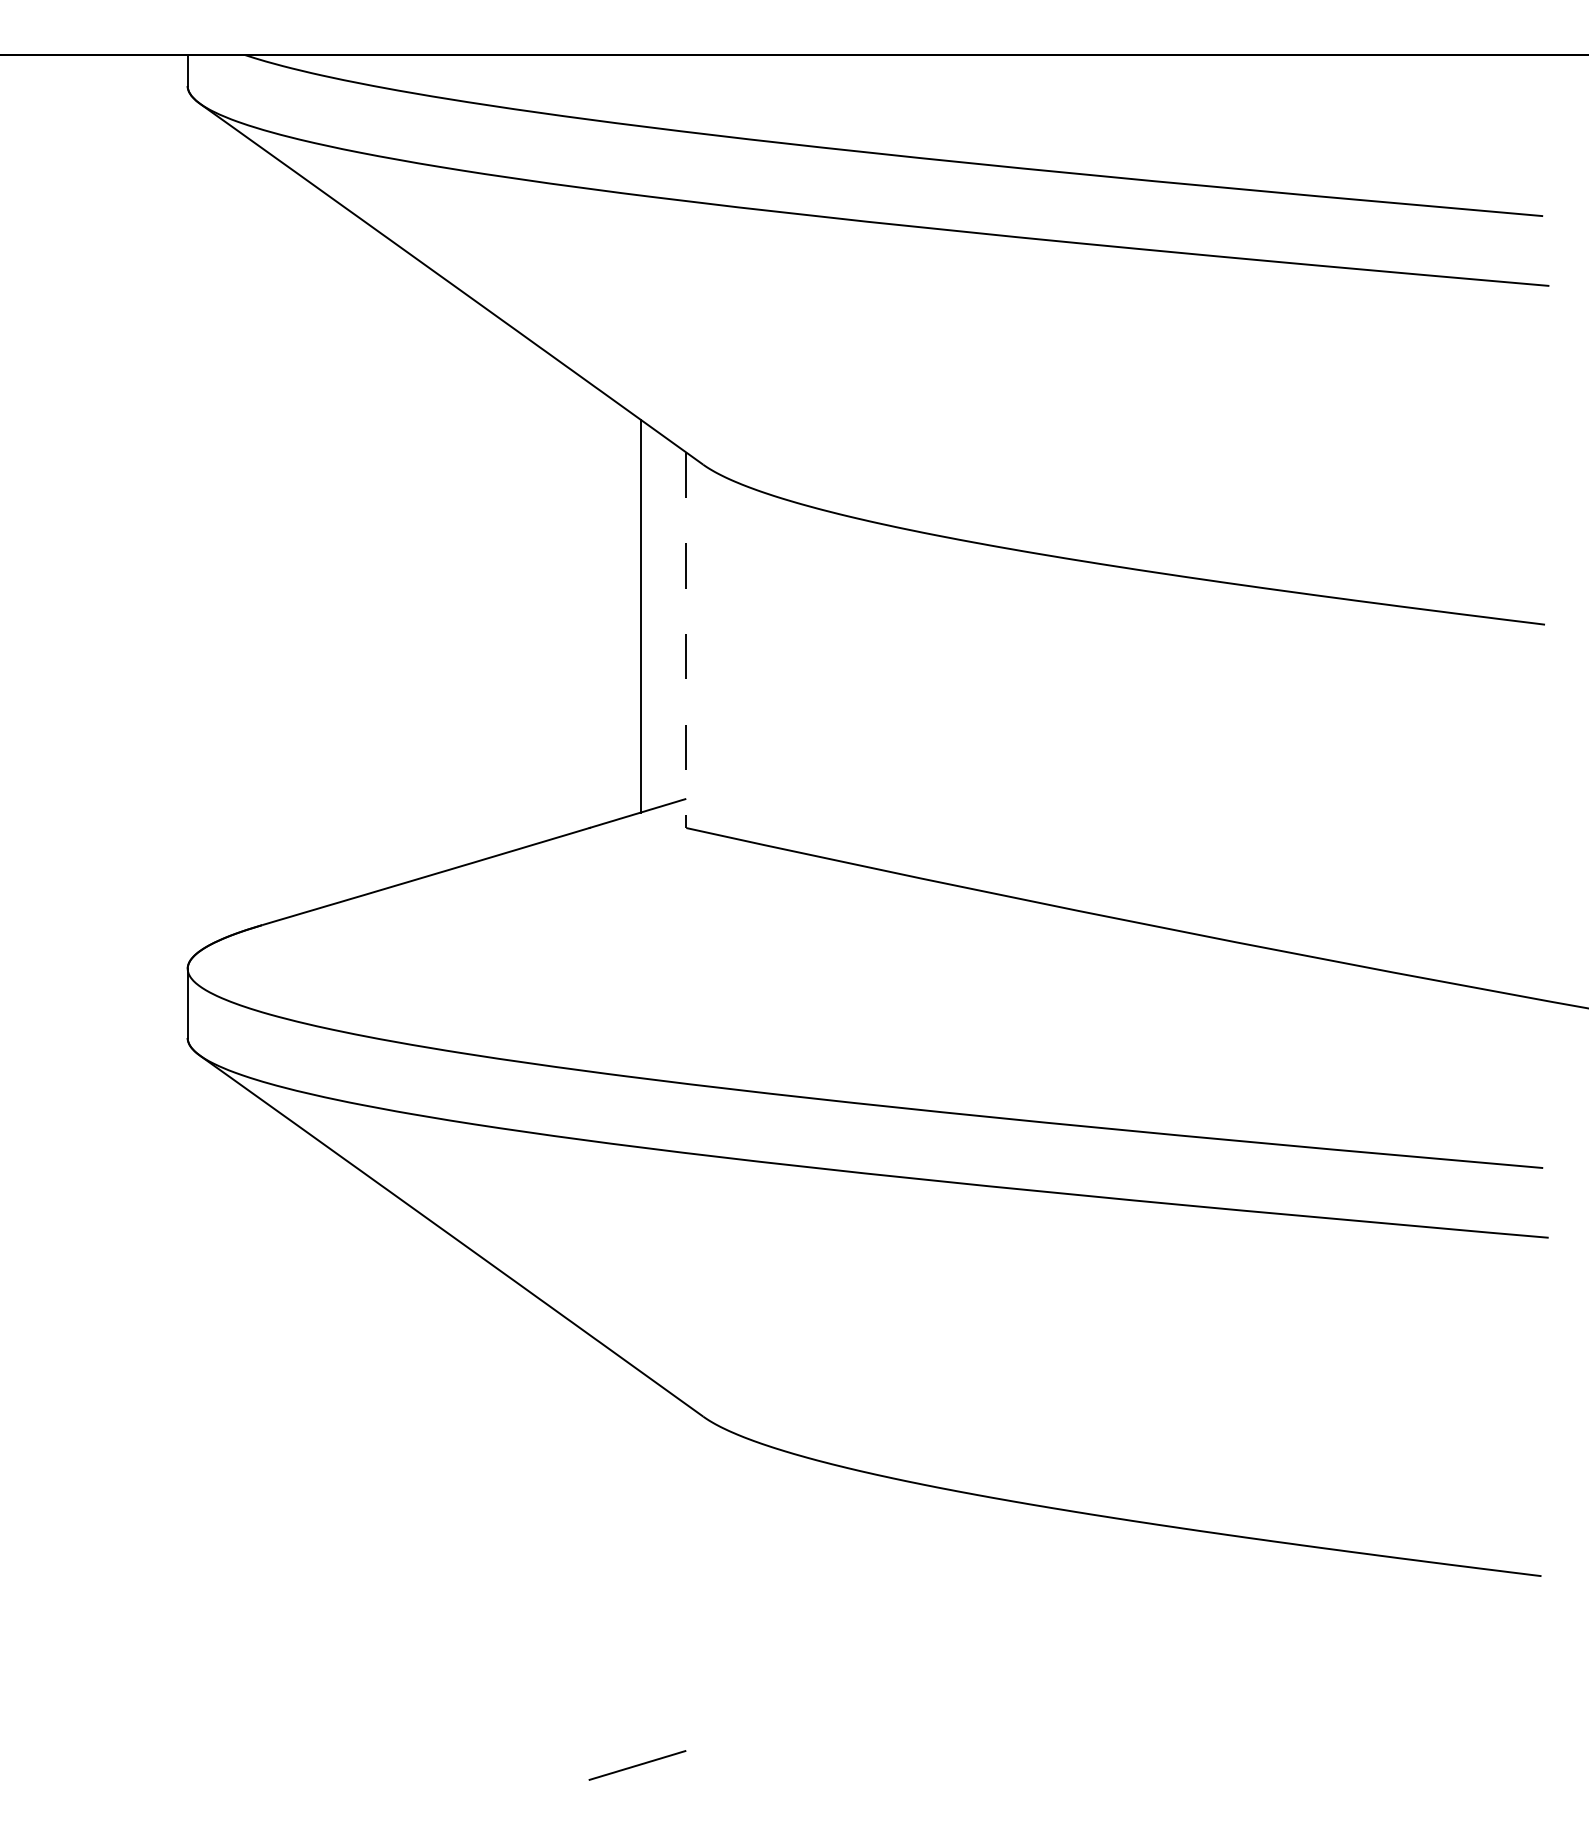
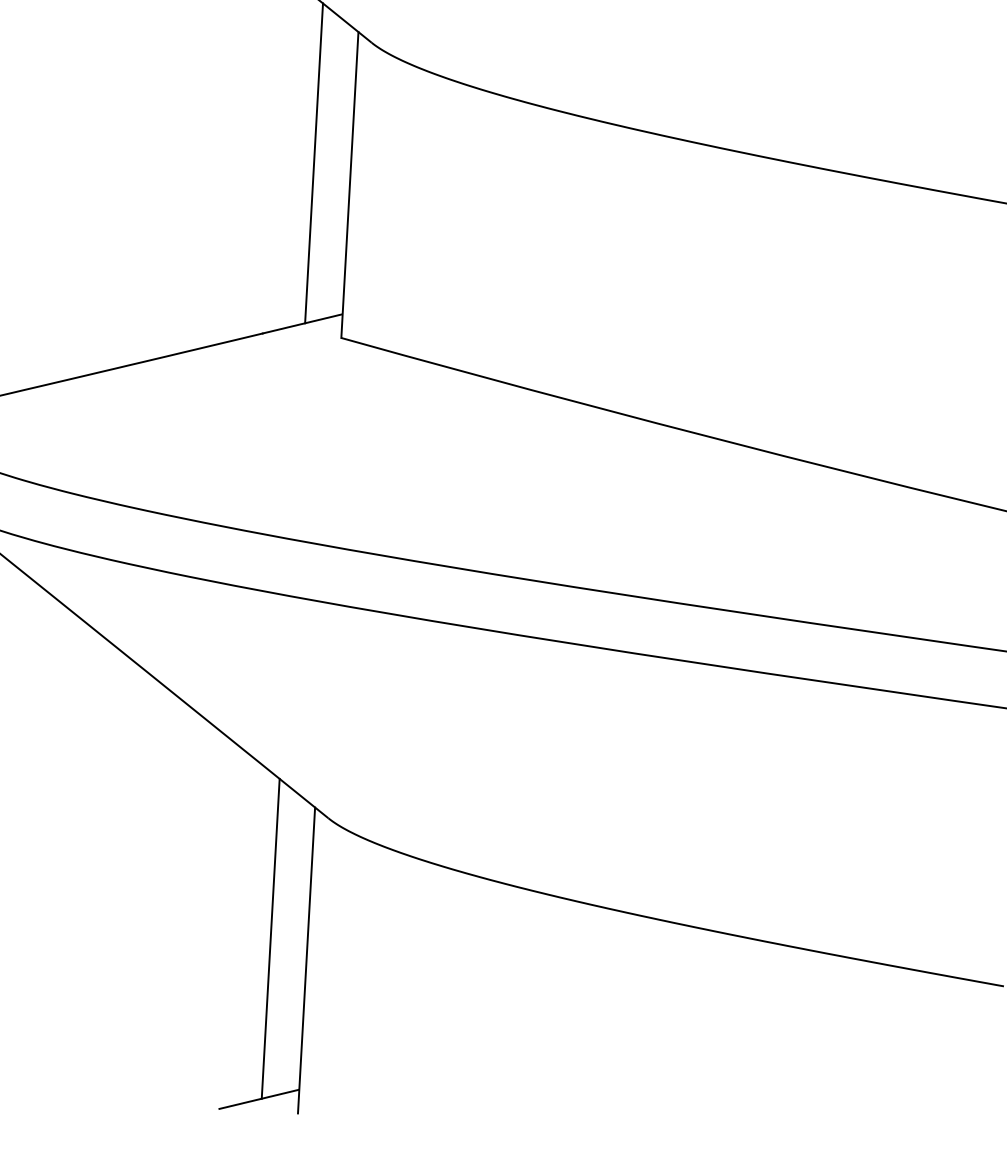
line: (686, 640) -> (350, 185), dashed -> solid
line: (640, 1567) -> (270, 938), added
line: (686, 1591) -> (306, 959), added

